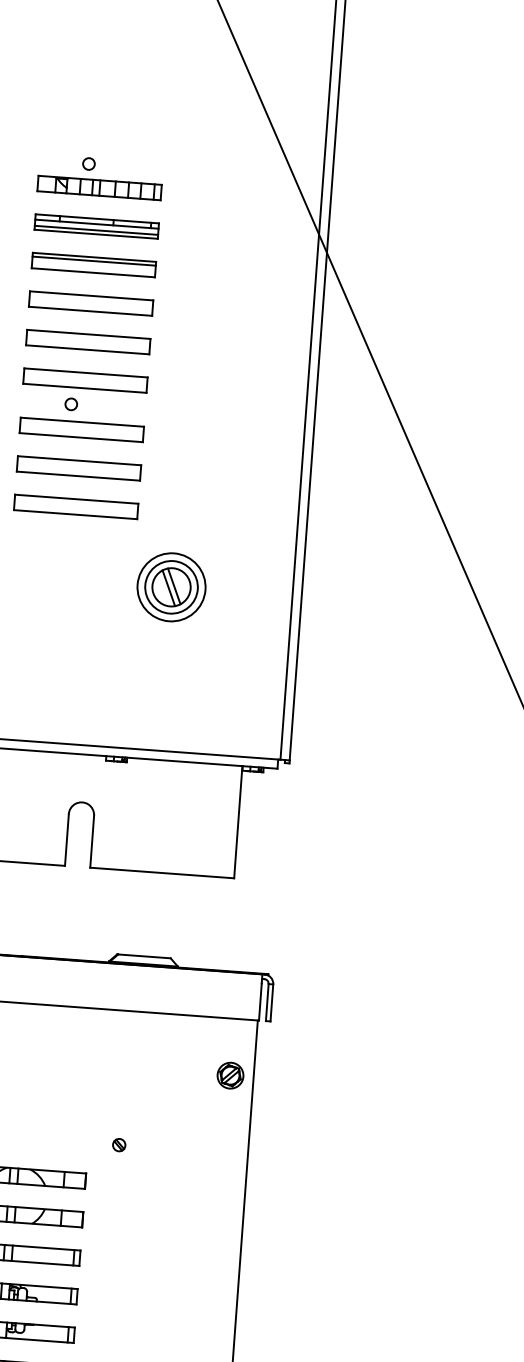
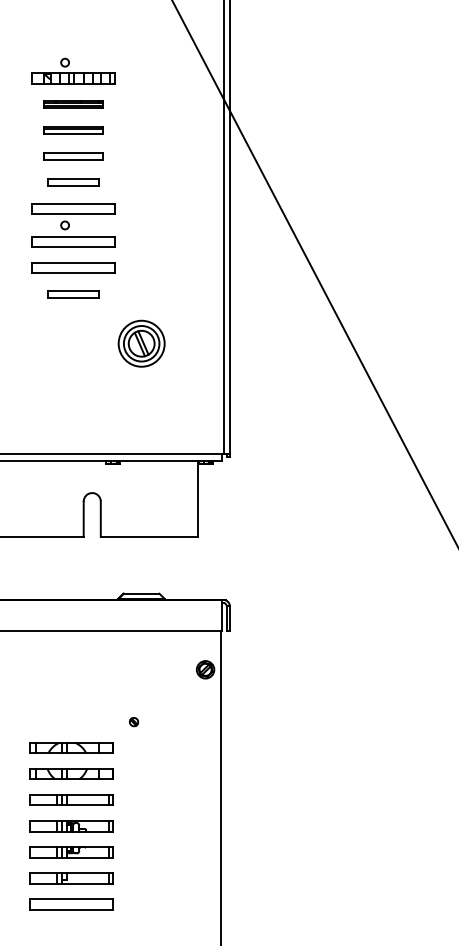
part: (96, 226) -> (73, 104), size x0.7
part: (93, 265) -> (73, 130), size x0.7
part: (91, 303) -> (73, 156), size x0.7
part: (88, 341) -> (73, 182), size x0.6
part: (76, 507) -> (73, 294), size x0.6

